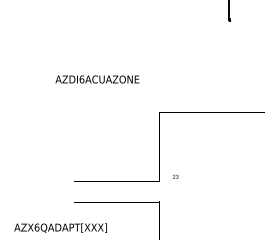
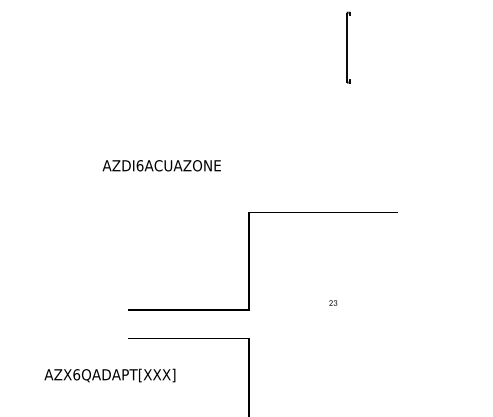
text: (175, 176) -> (333, 302), moved

